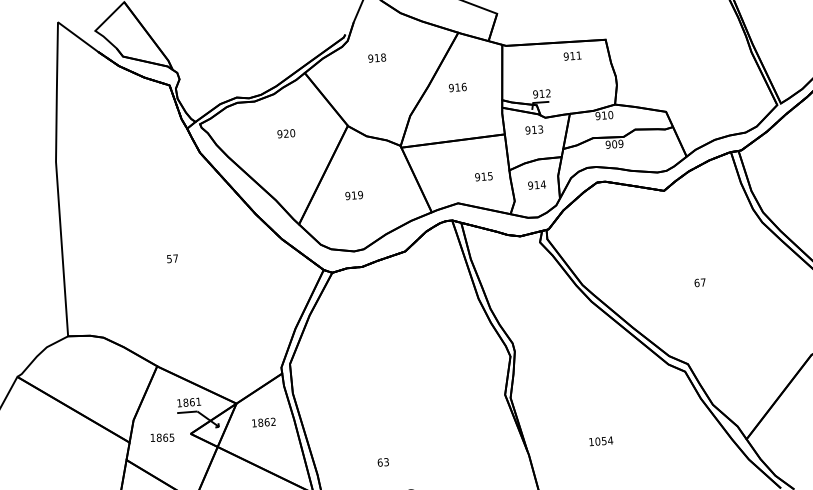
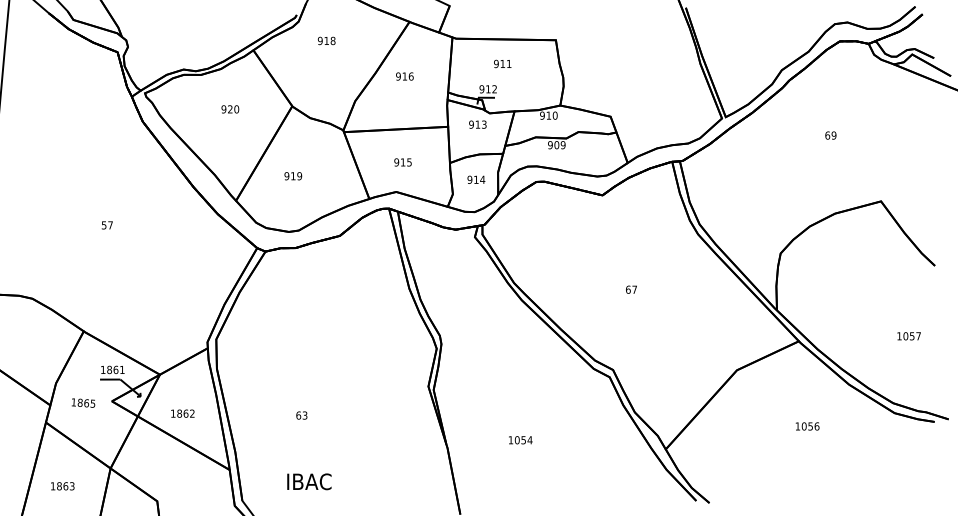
text: (572, 55) -> (502, 63), moved
text: (483, 176) -> (402, 162), moved
text: (263, 422) -> (182, 413), moved
text: (382, 462) -> (301, 415), moved

